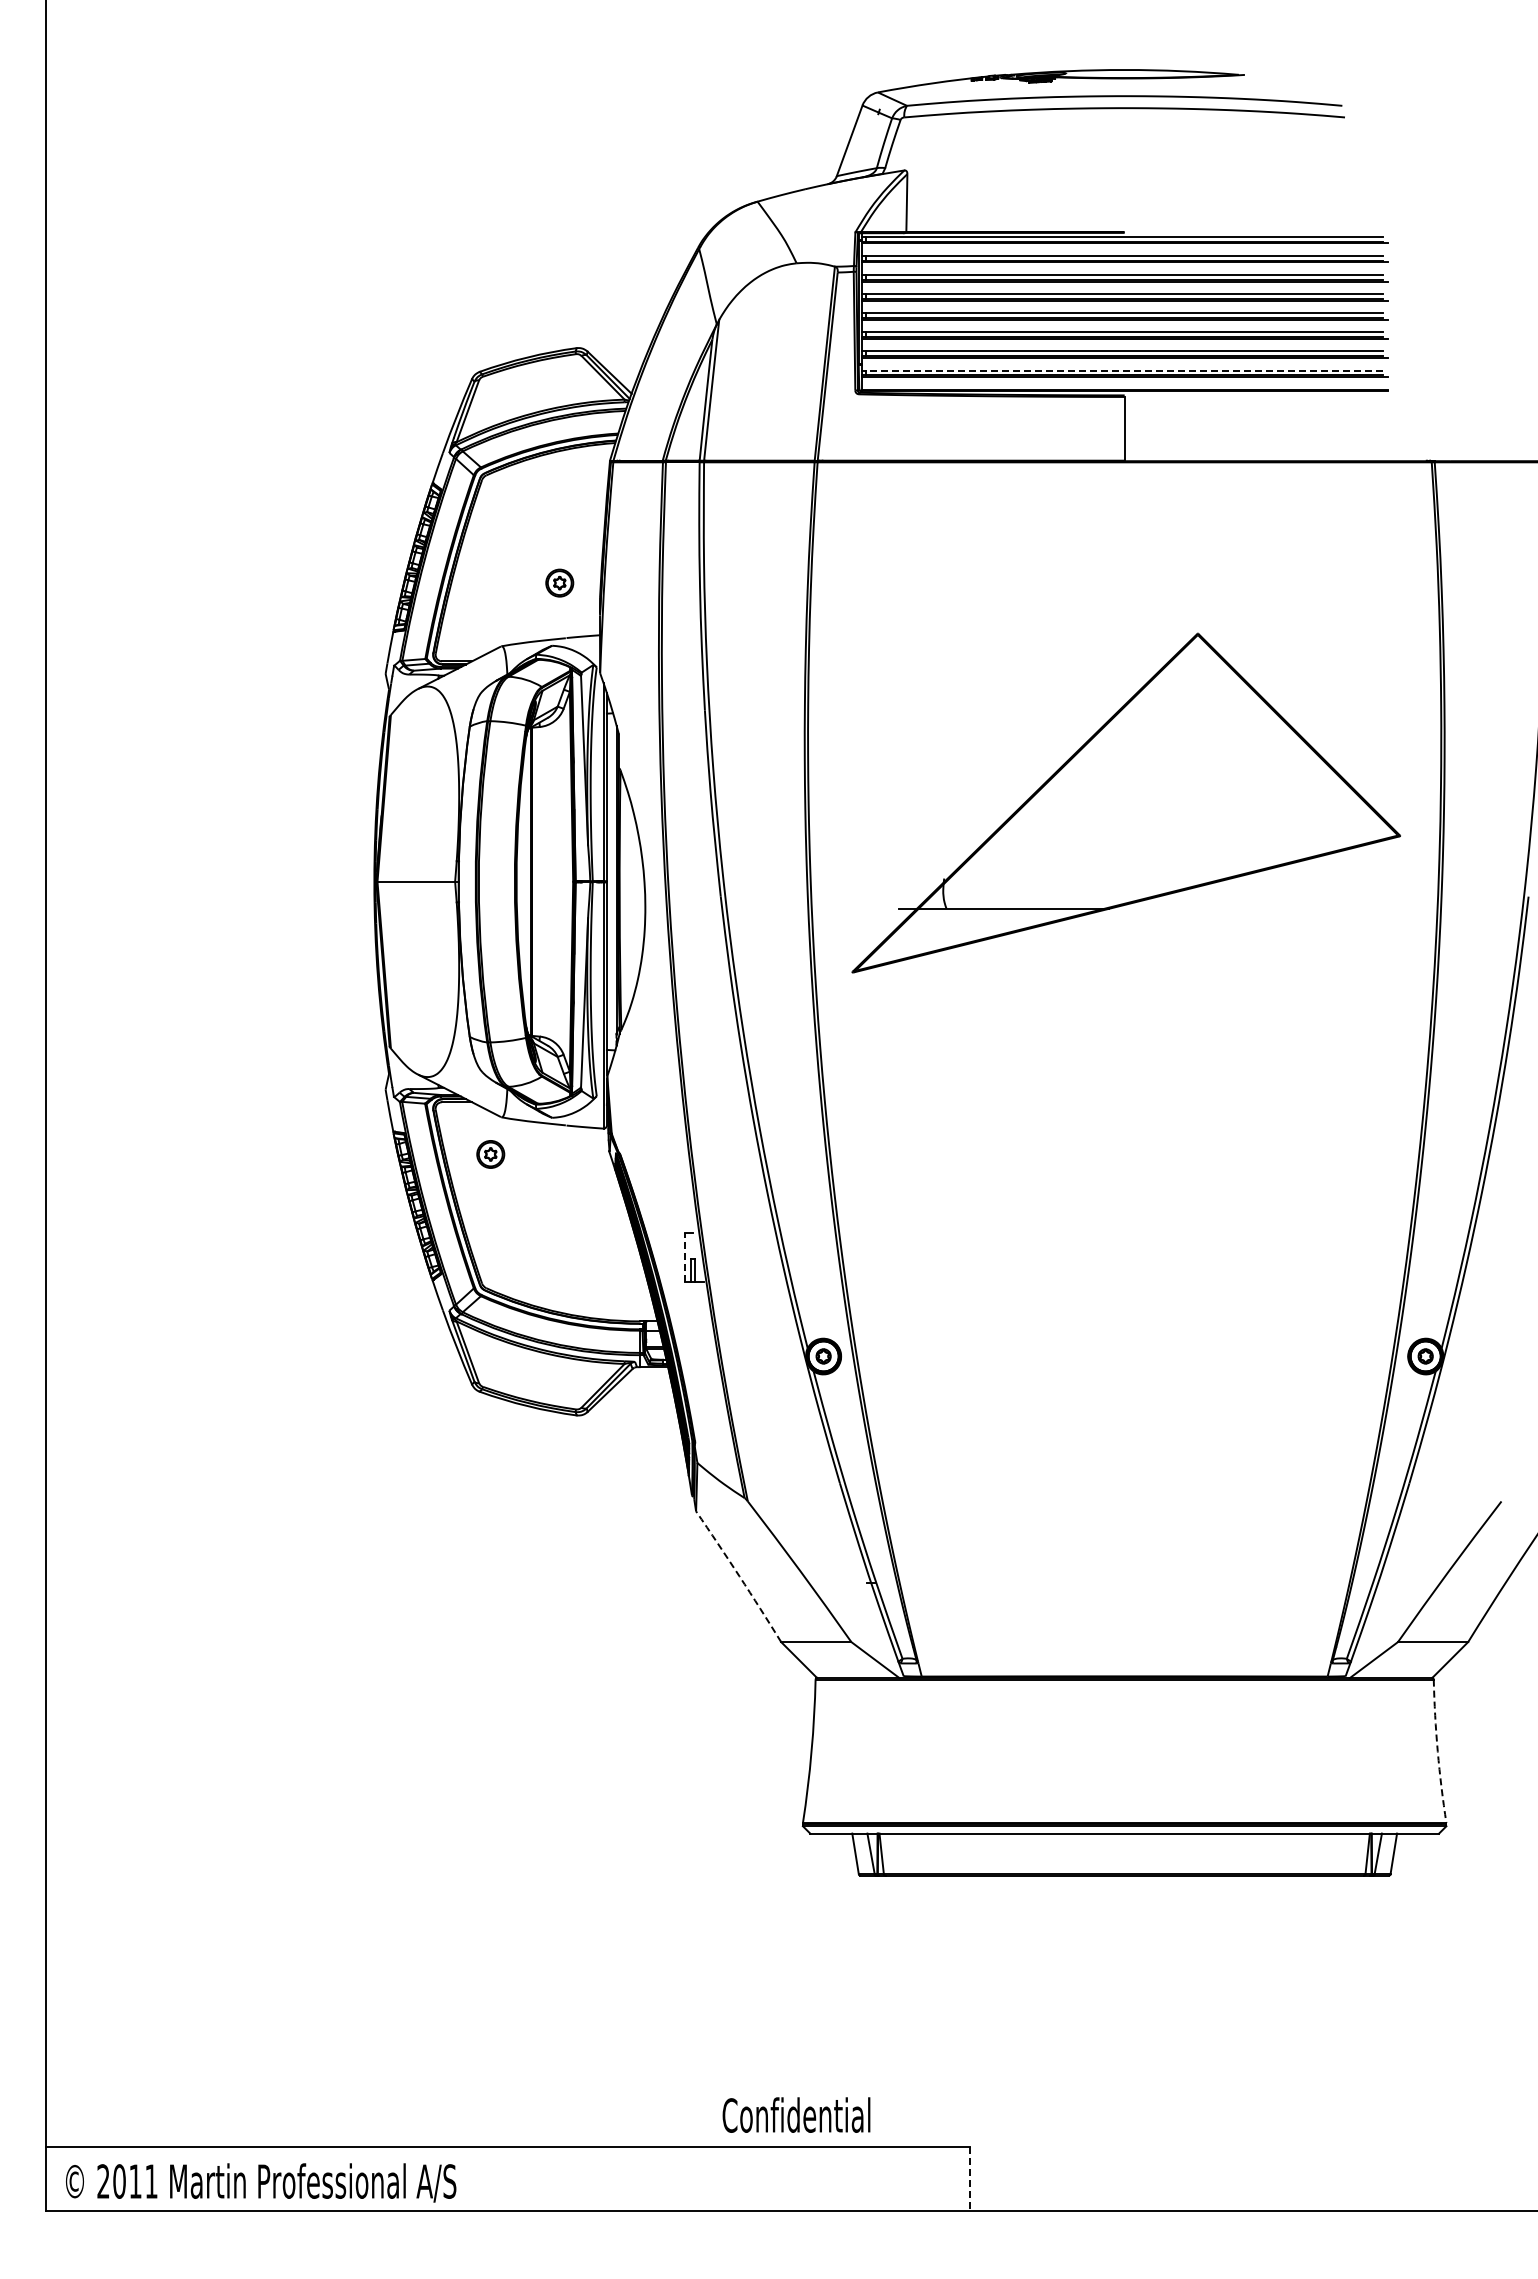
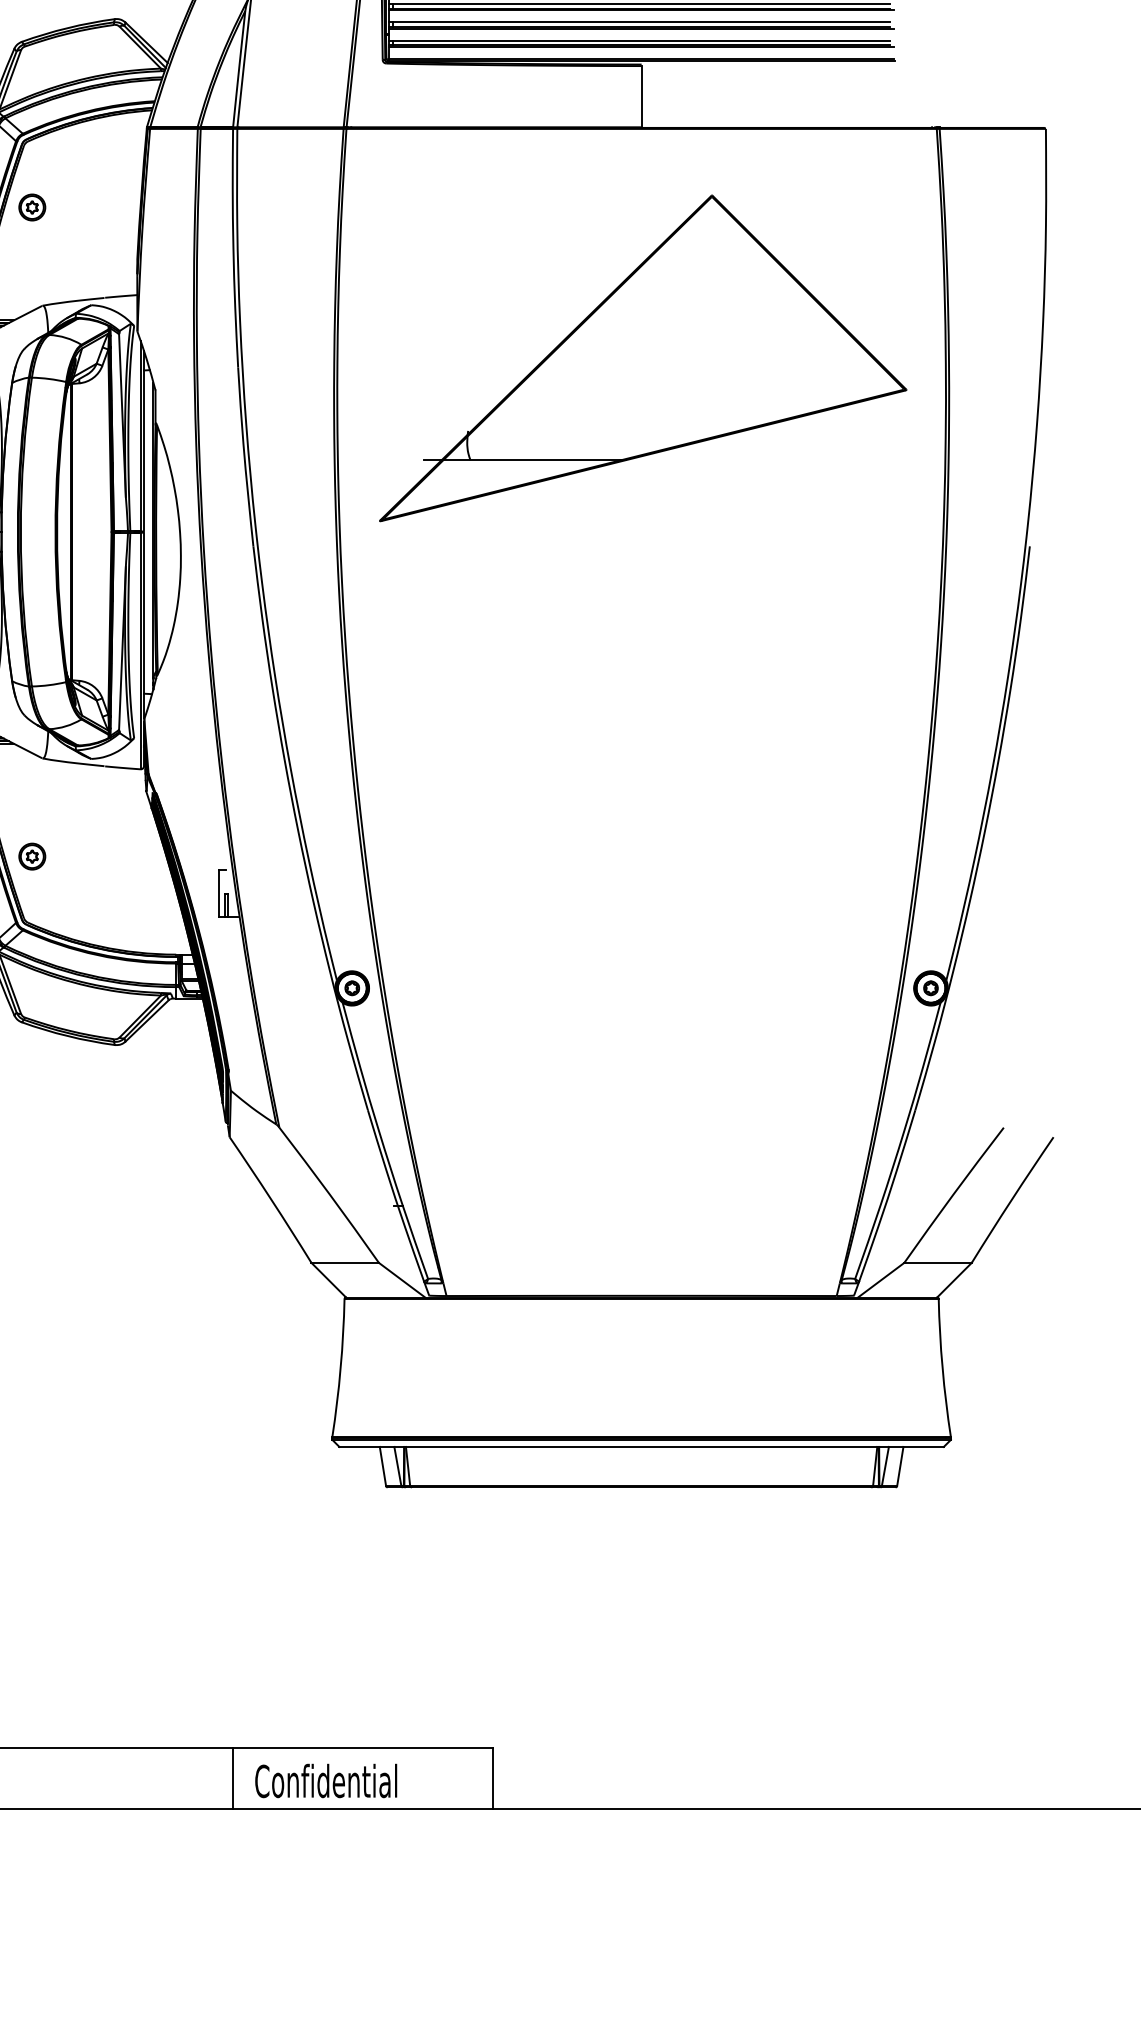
line: (1124, 370) -> (641, 40), dashed -> solid
part: (559, 582) -> (32, 206), moved
part: (1125, 802) -> (642, 357), moved
part: (490, 1154) -> (32, 856), moved
line: (685, 1257) -> (219, 893), dashed -> solid
arc: (739, 1576) -> (271, 1199), dashed -> solid
arc: (1437, 1751) -> (942, 1368), dashed -> solid
text: (796, 2114) -> (326, 1780), moved
line: (699, 2178) -> (232, 1778), added
line: (969, 2178) -> (492, 1778), dashed -> solid

